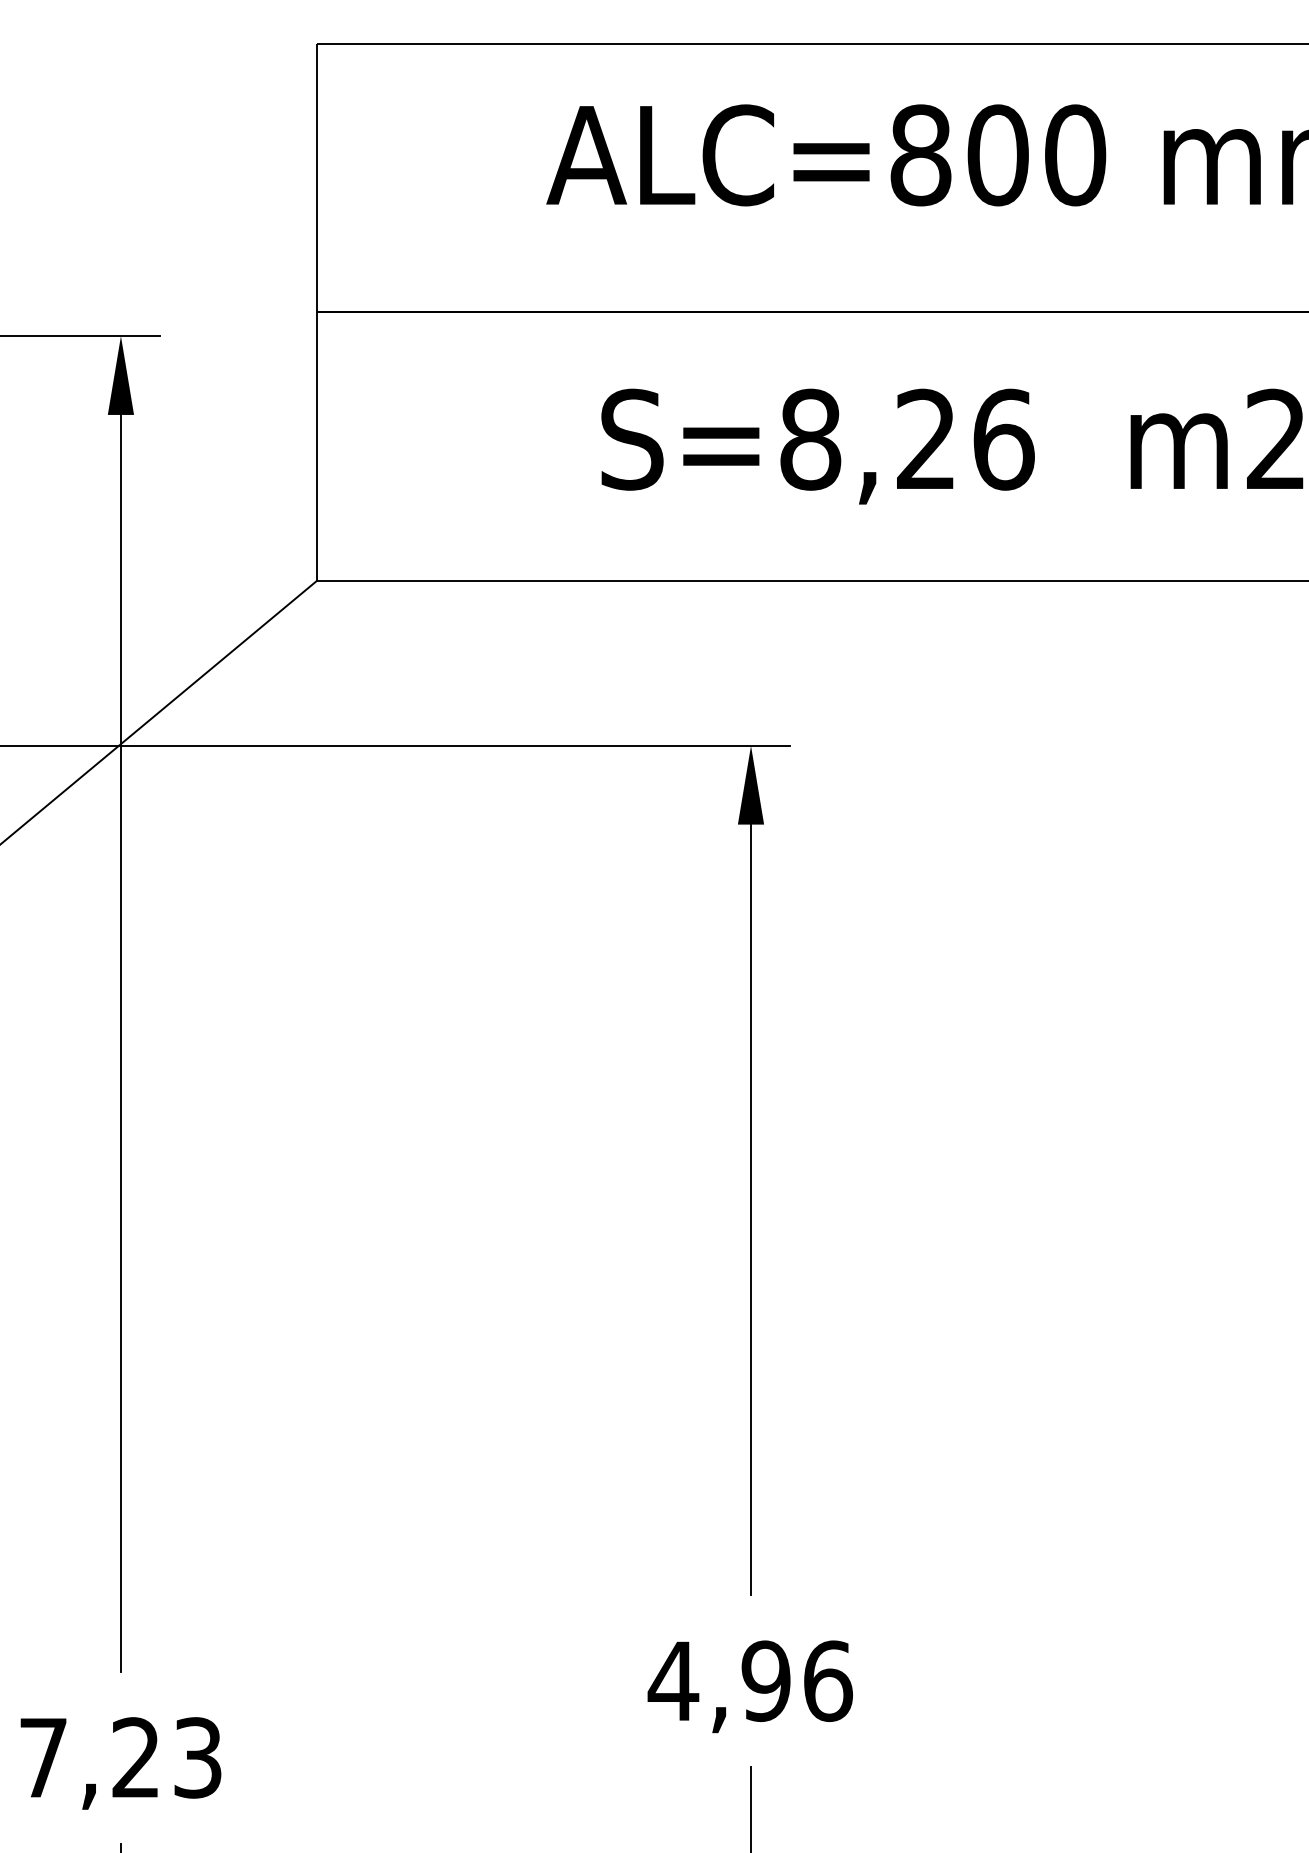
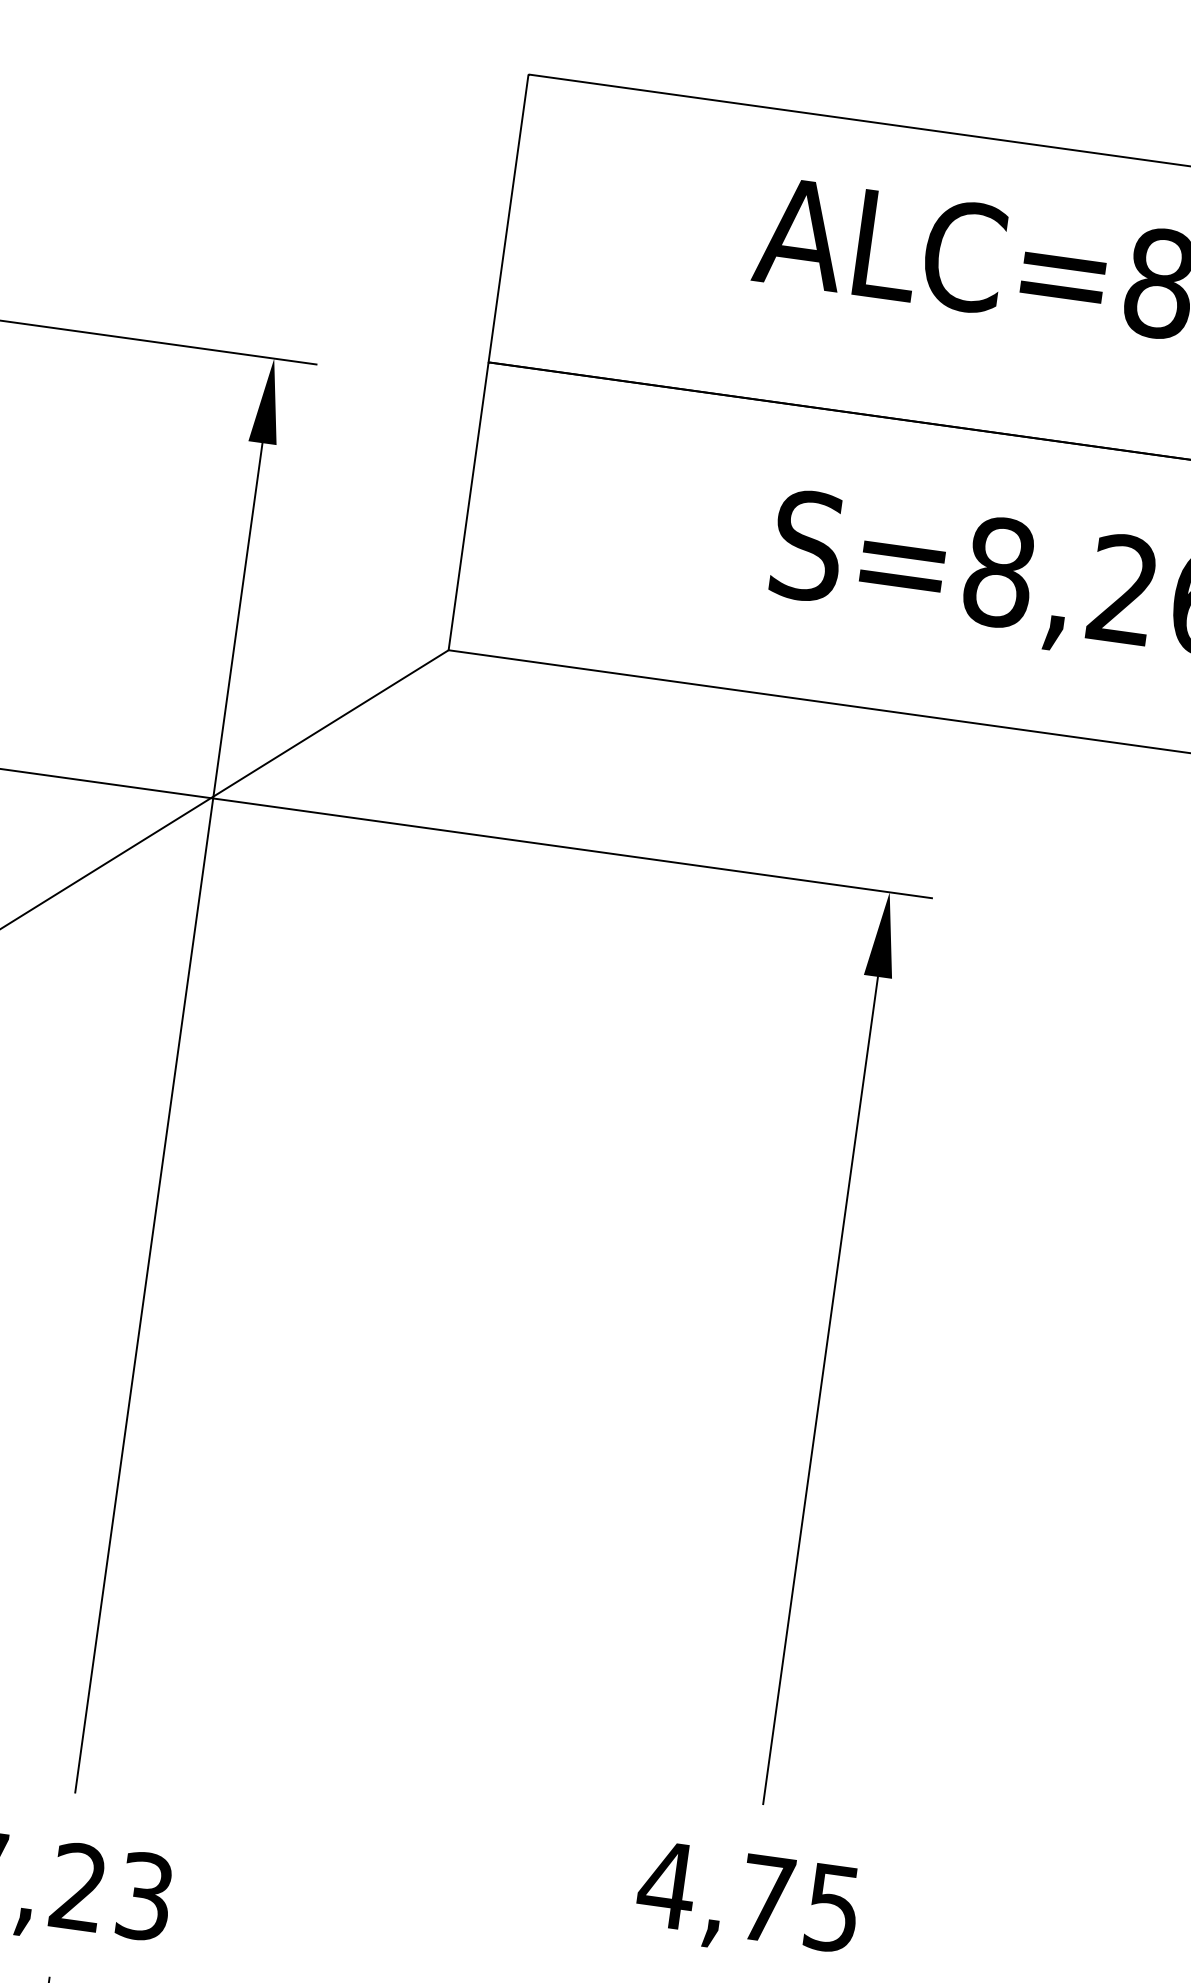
text: (796, 1681) -> (799, 1903), 4,96 -> 4,75

